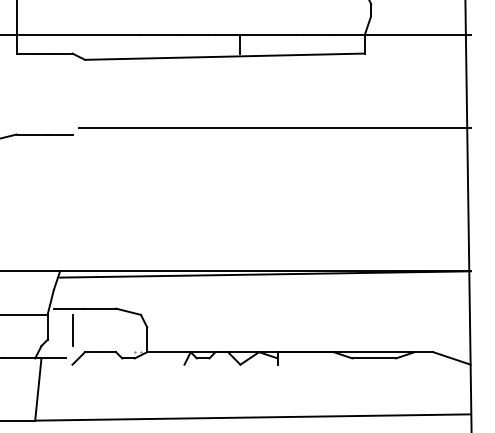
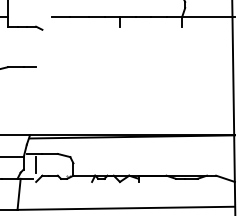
line: (59, 35) -> (29, 17), removed
line: (225, 55) -> (112, 27), removed
line: (273, 127) -> (136, 63), removed

